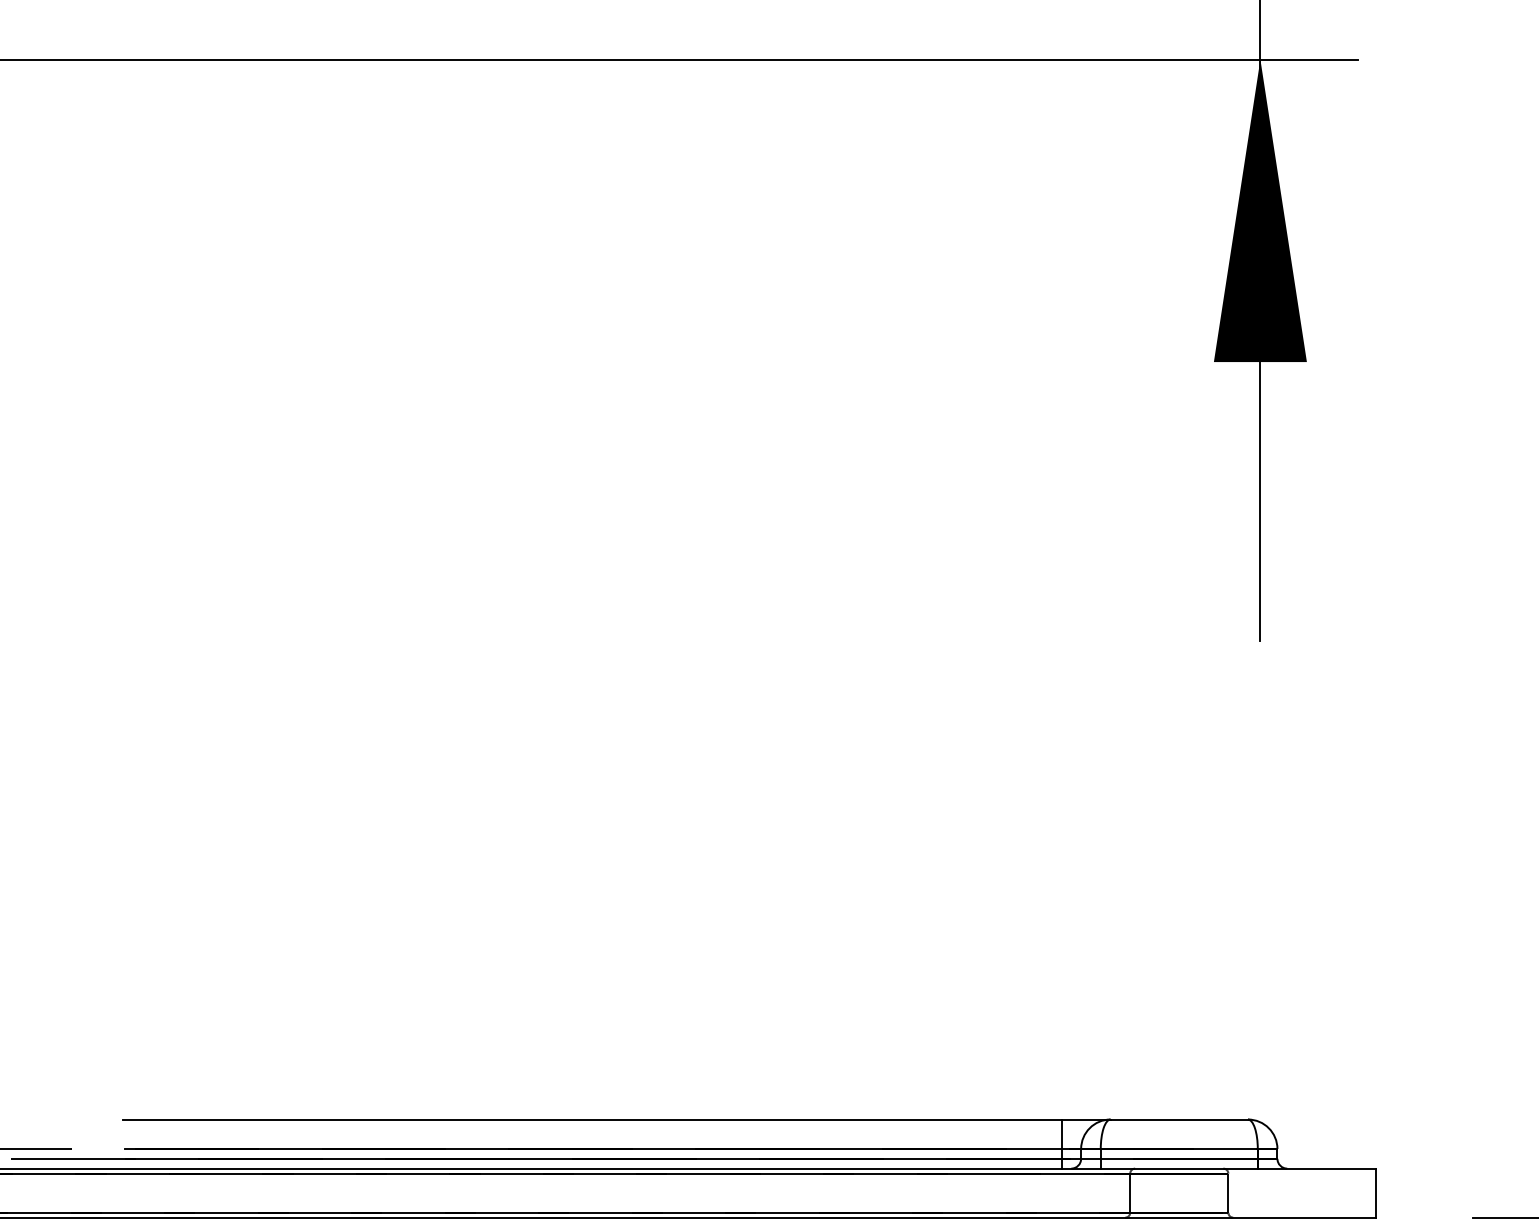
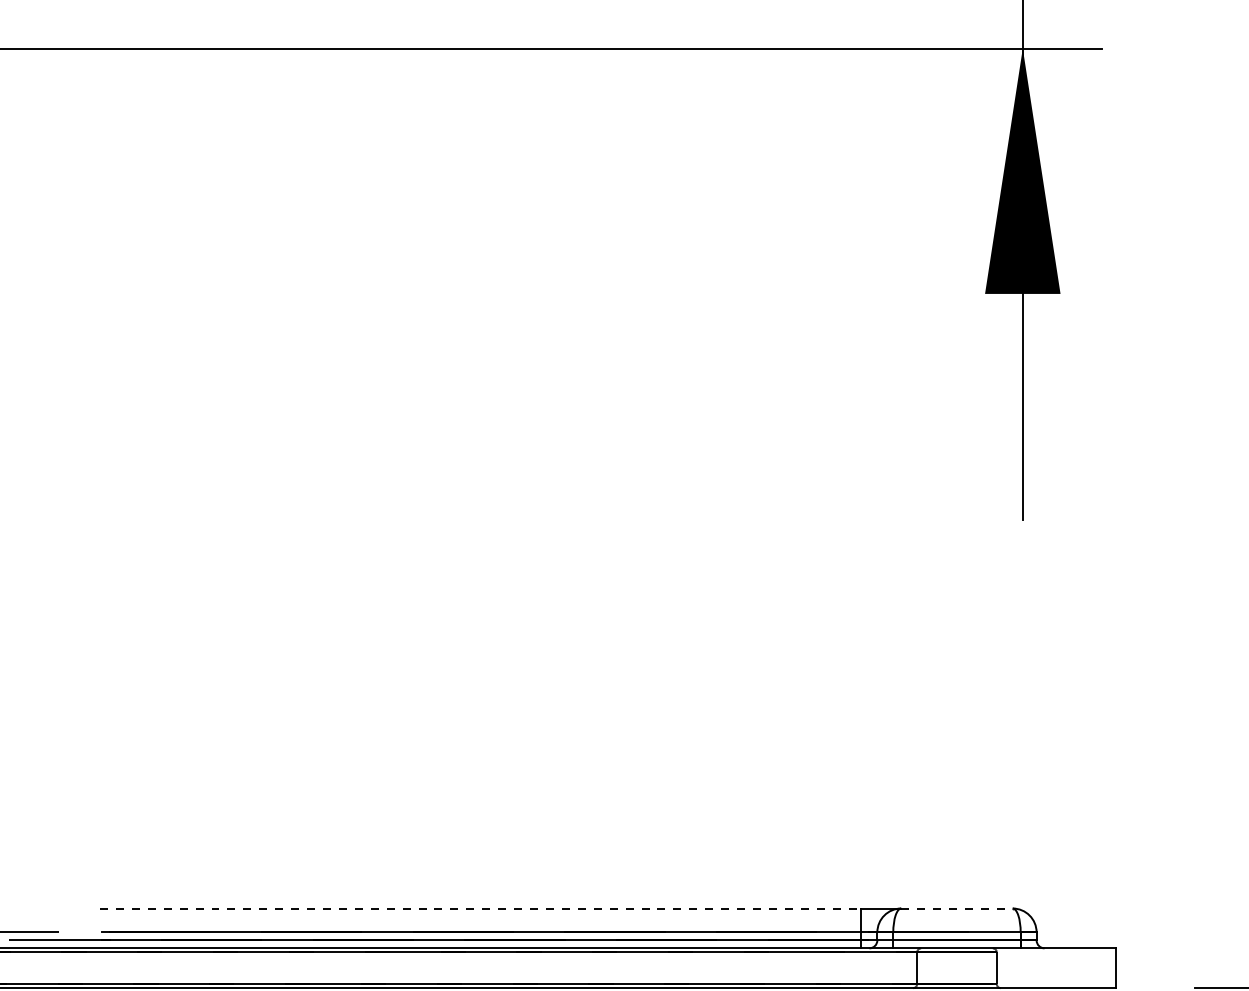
line: (592, 1119) -> (480, 908), solid -> dashed
line: (1178, 1119) -> (956, 908), solid -> dashed

